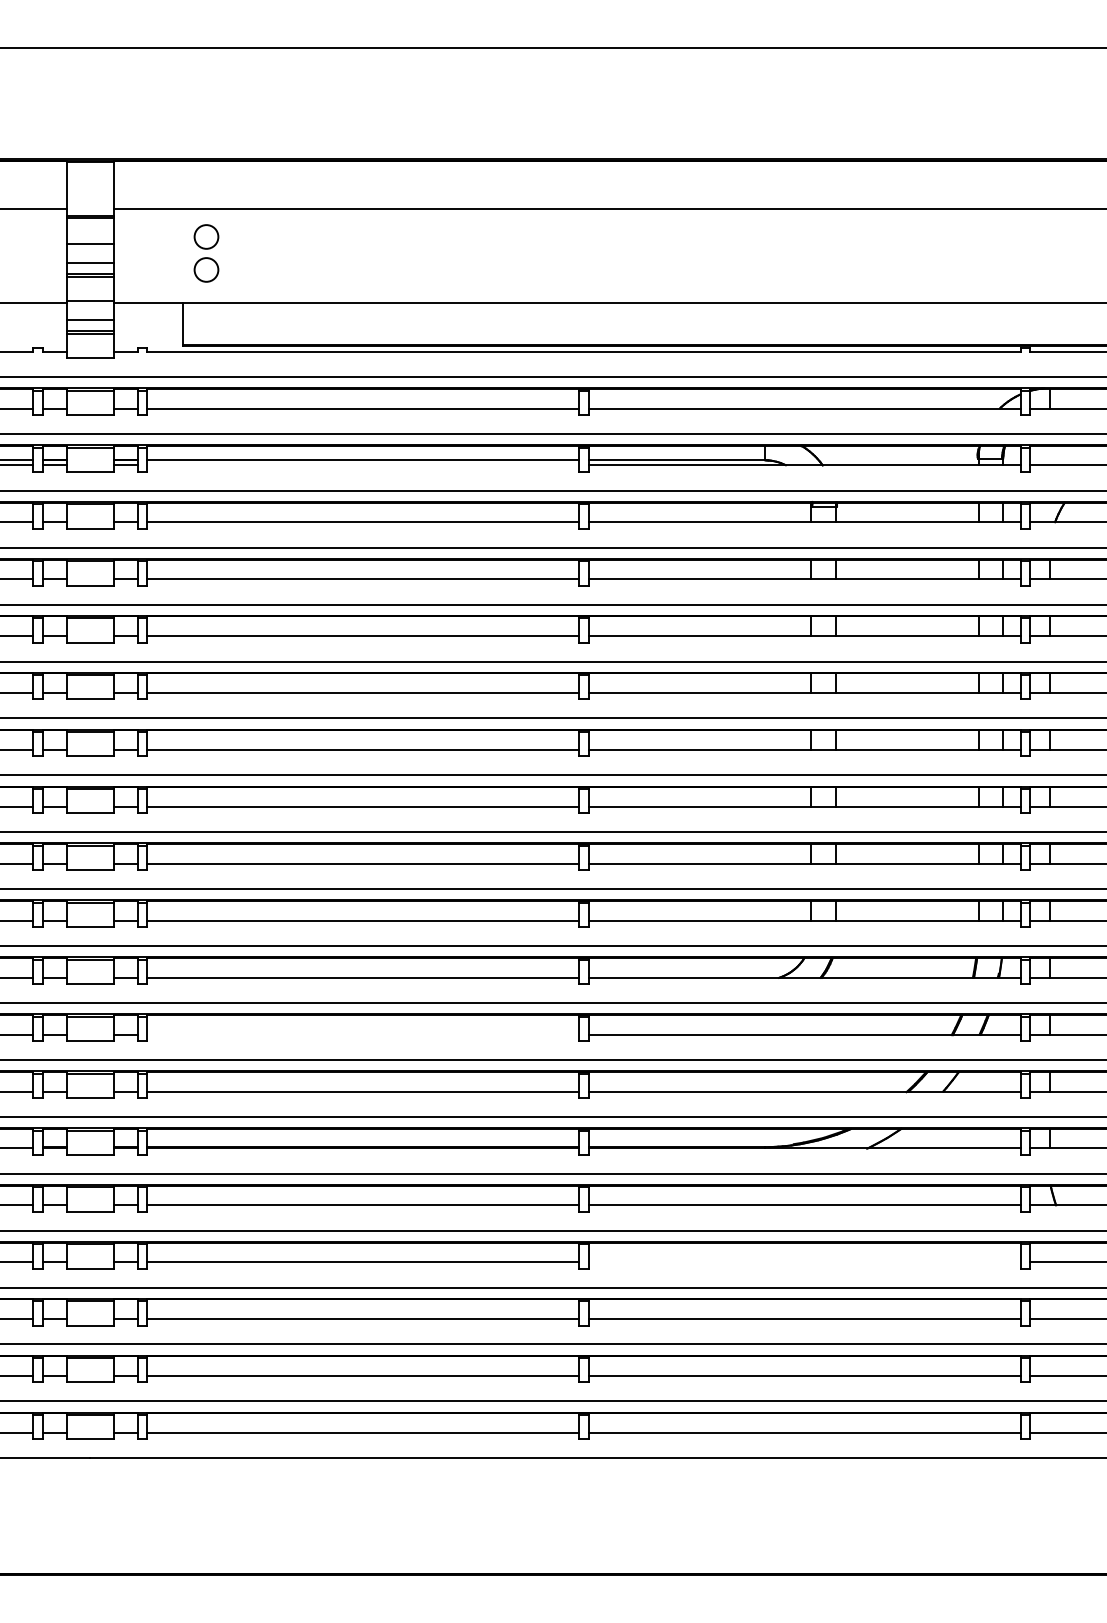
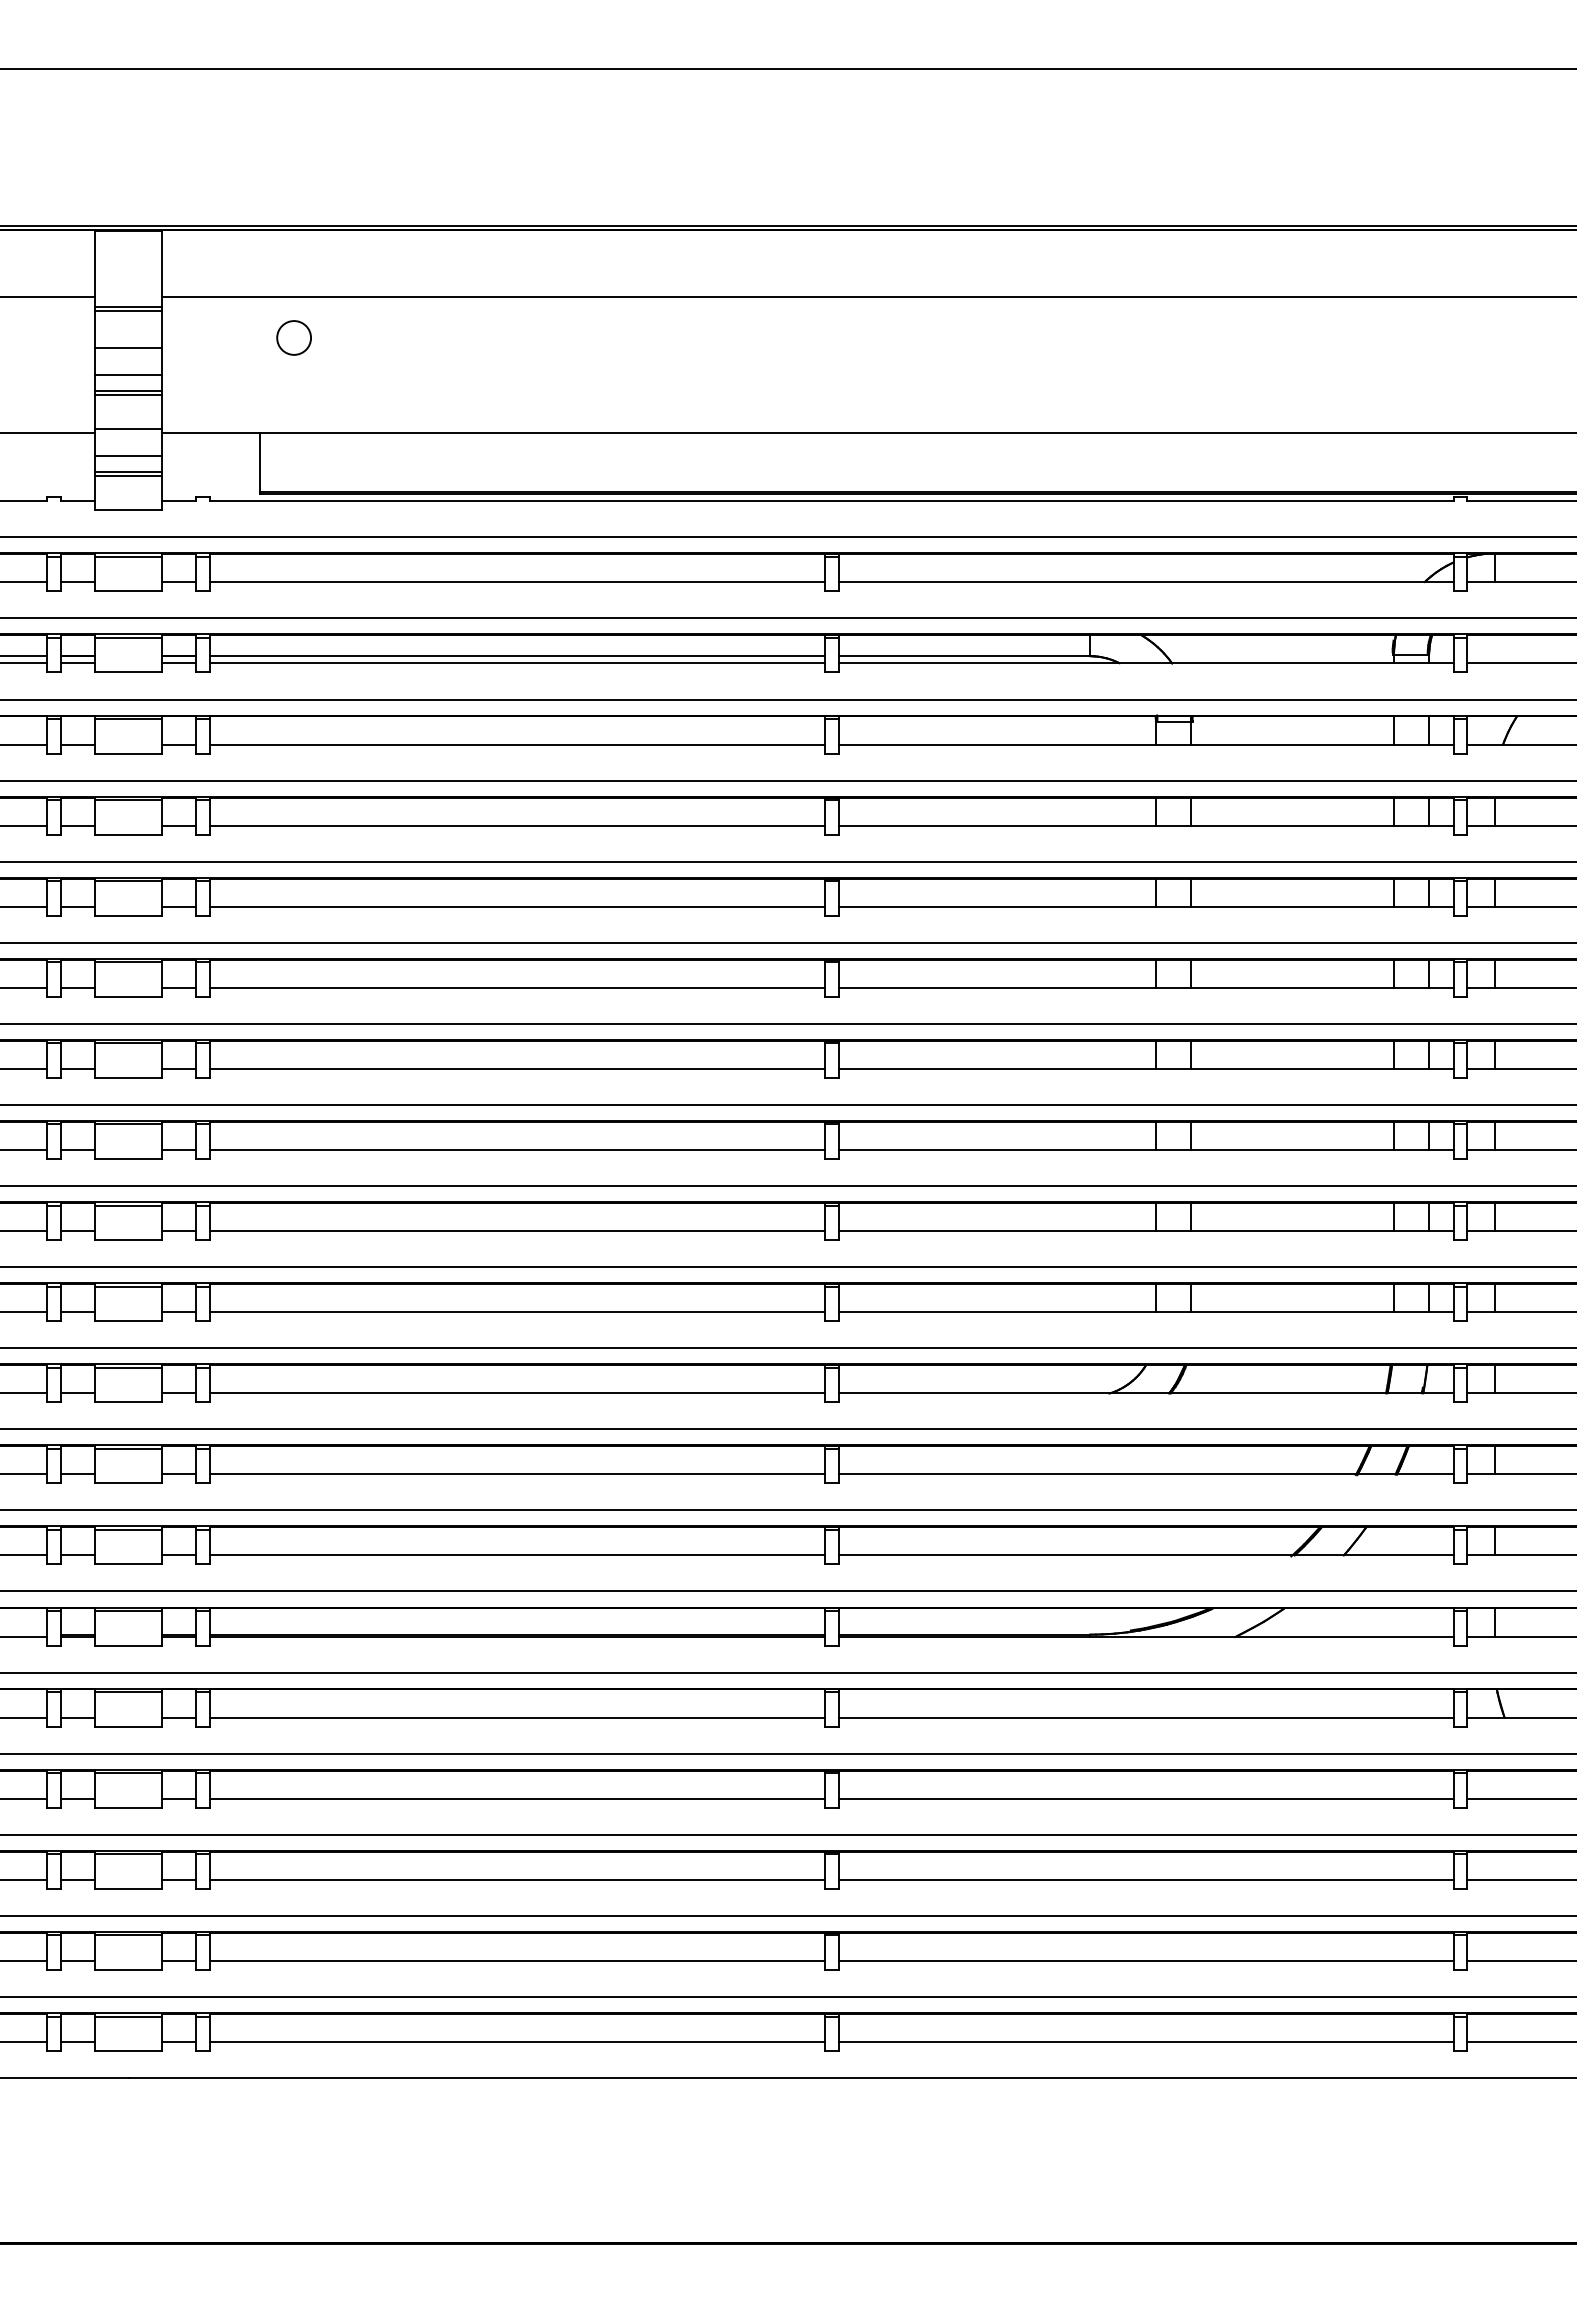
circle: (206, 269) -> (293, 384), removed
line: (363, 465) -> (517, 663), added
line: (363, 1034) -> (517, 1474), added
line: (804, 1262) -> (1145, 1798), added

